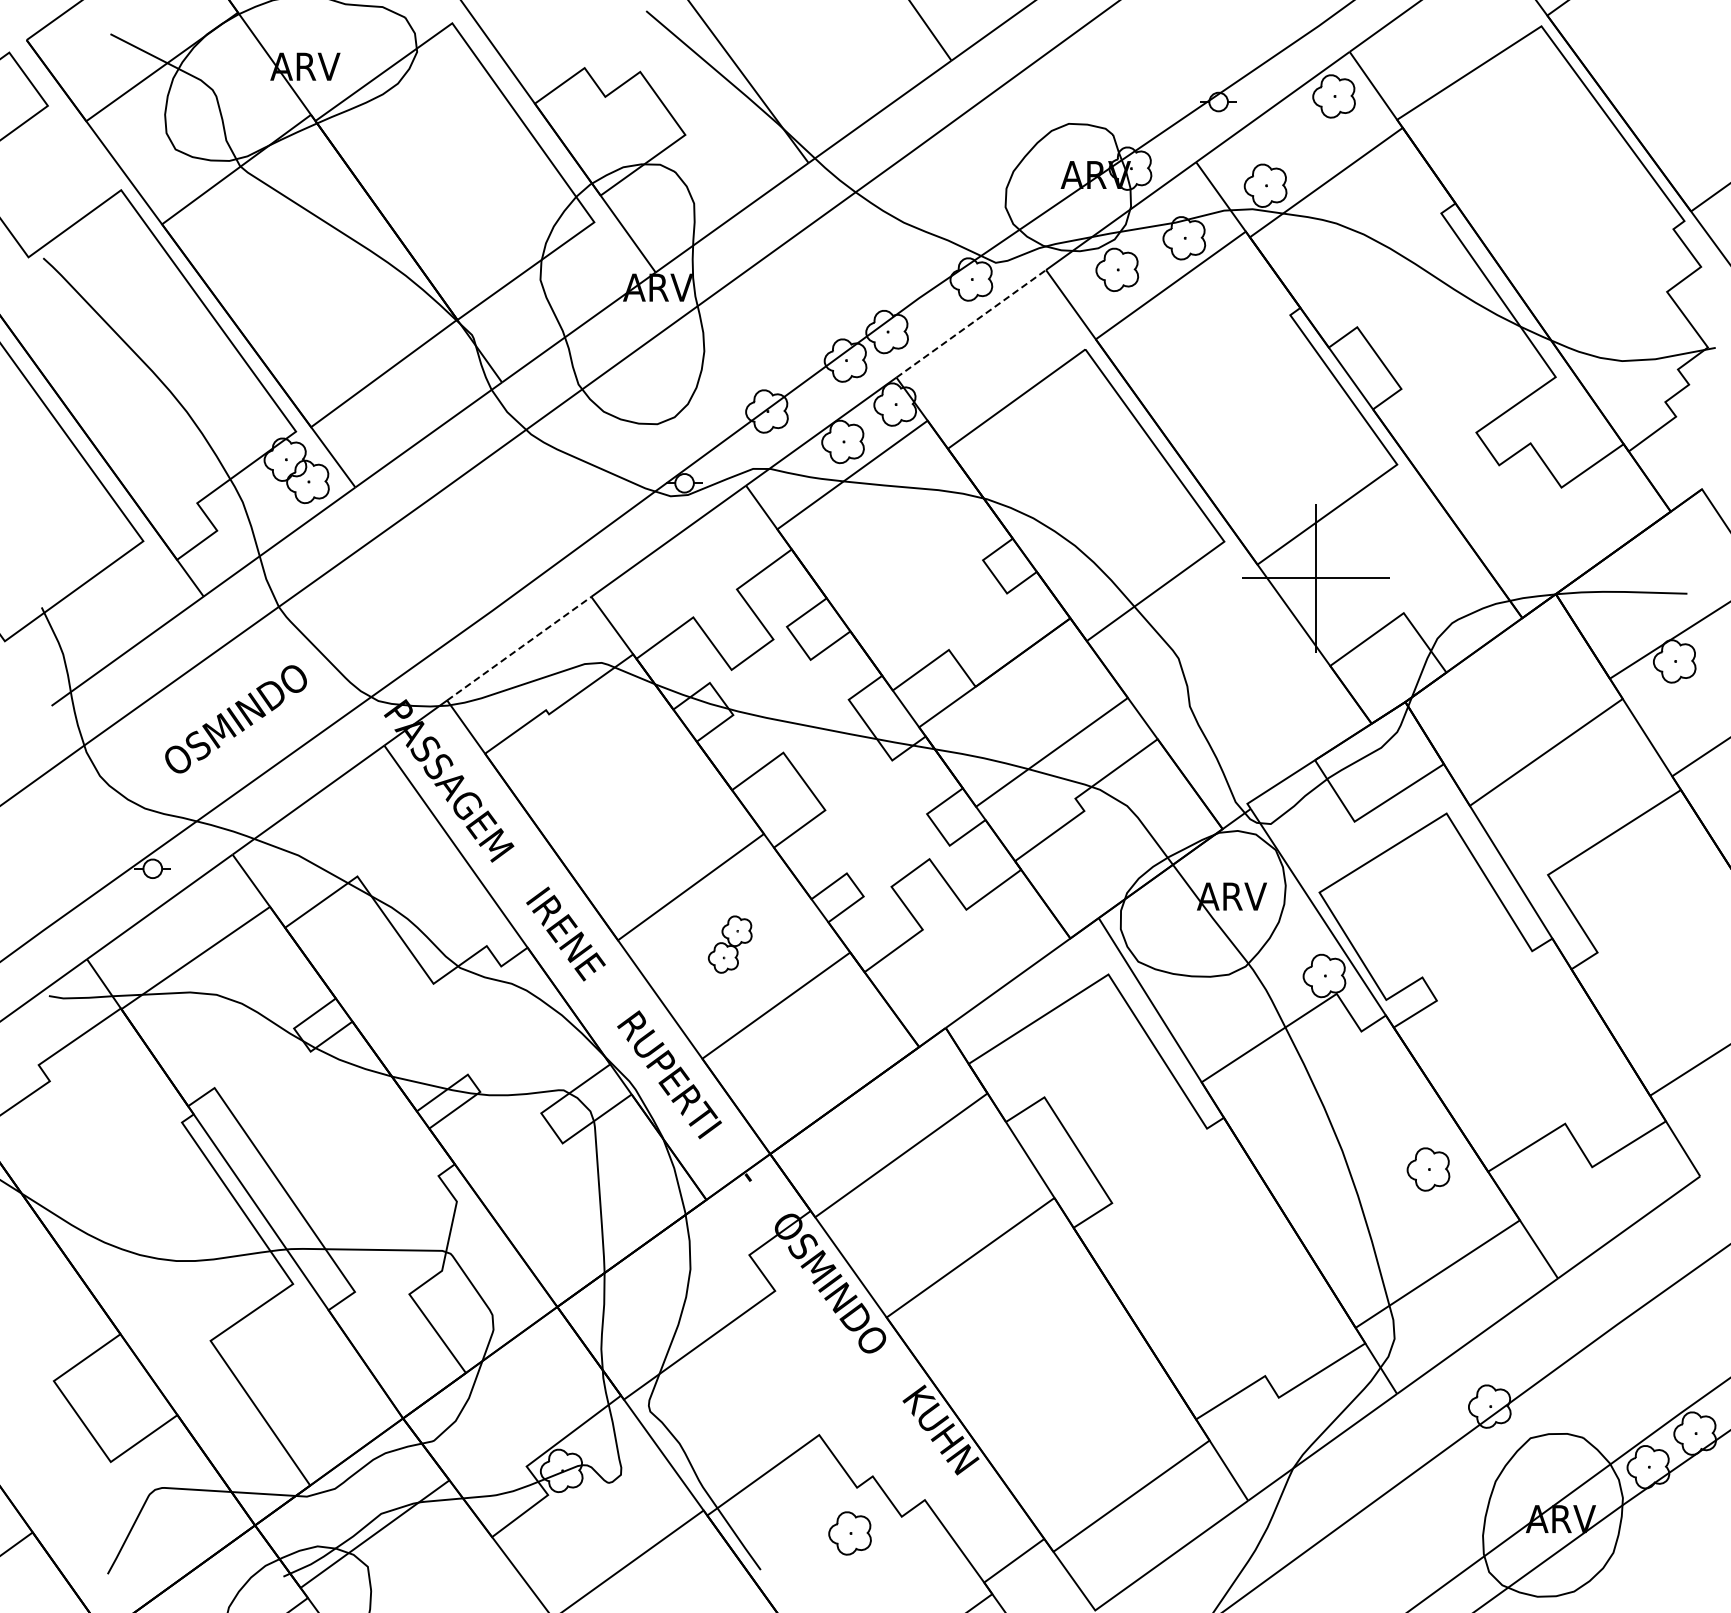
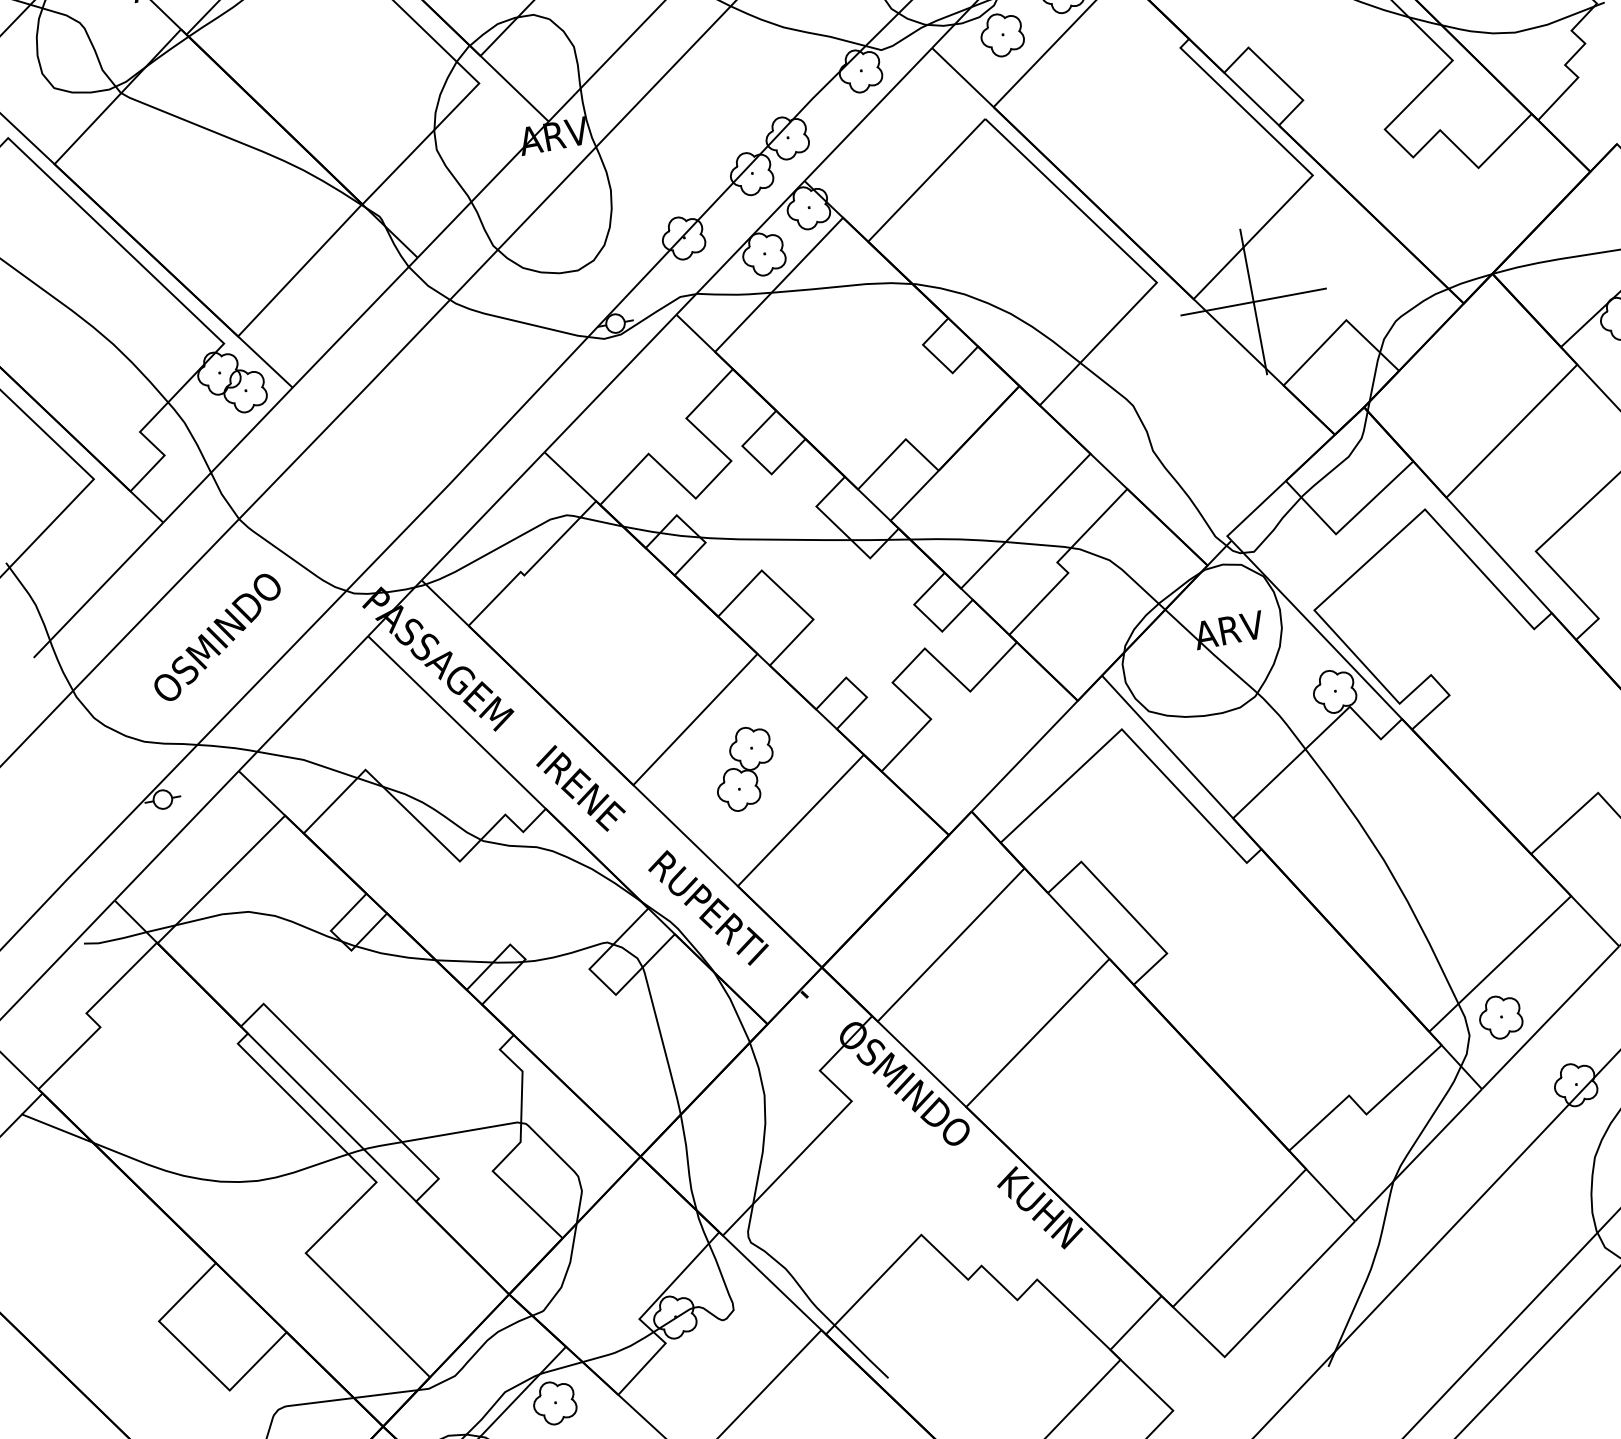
line: (971, 323) -> (868, 114), dashed -> solid
line: (519, 648) -> (483, 516), dashed -> solid
part: (729, 944) -> (743, 768), size x1.43
part: (1428, 1169) -> (1500, 1017), moved
part: (849, 1533) -> (554, 1403), moved

